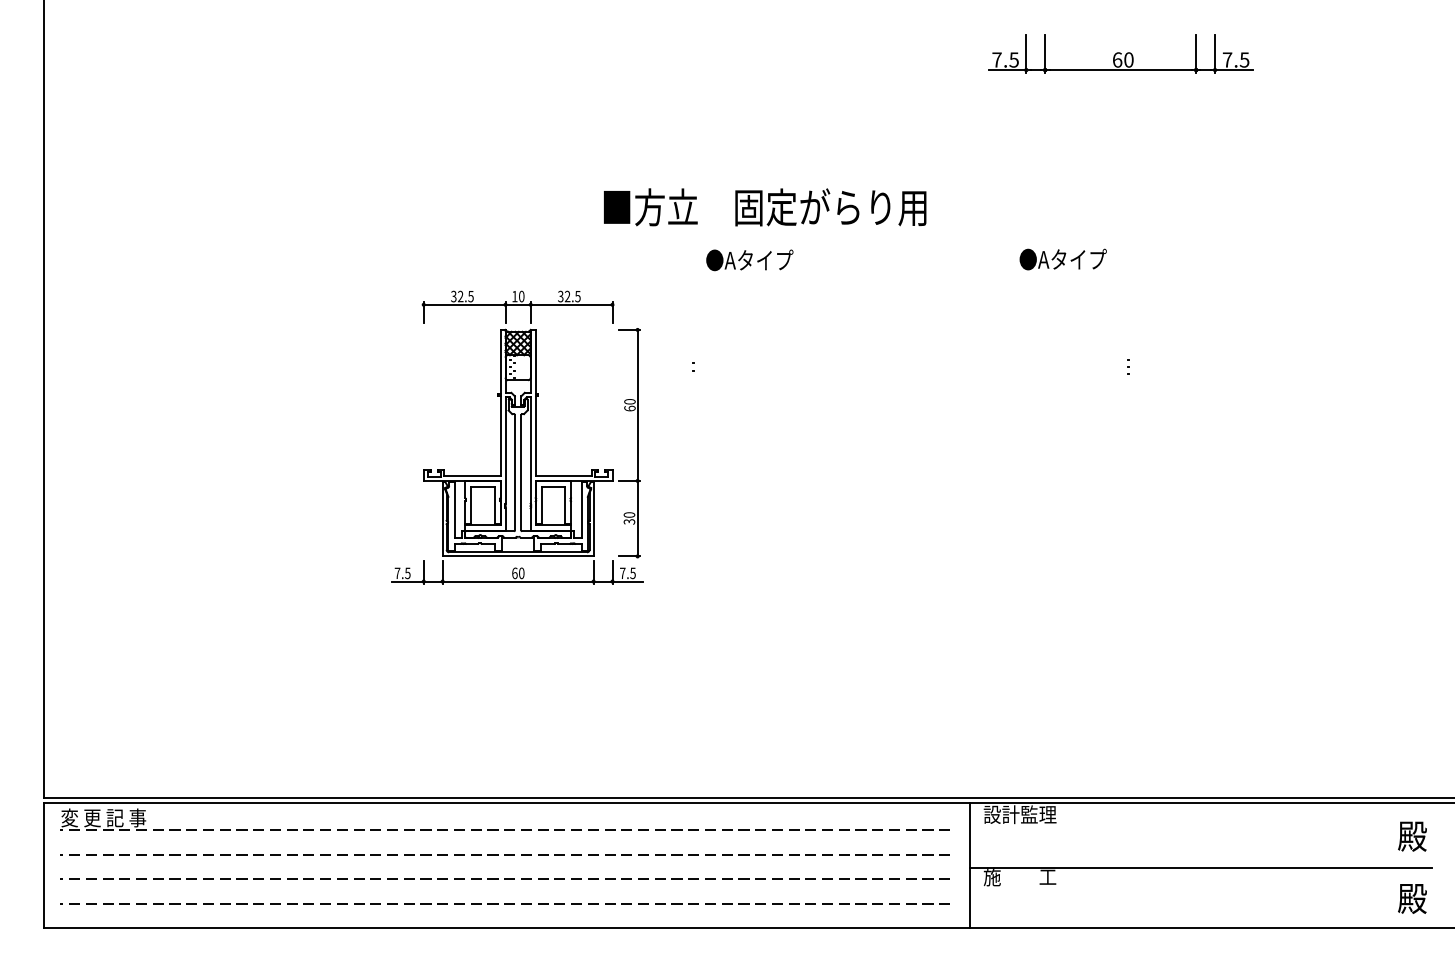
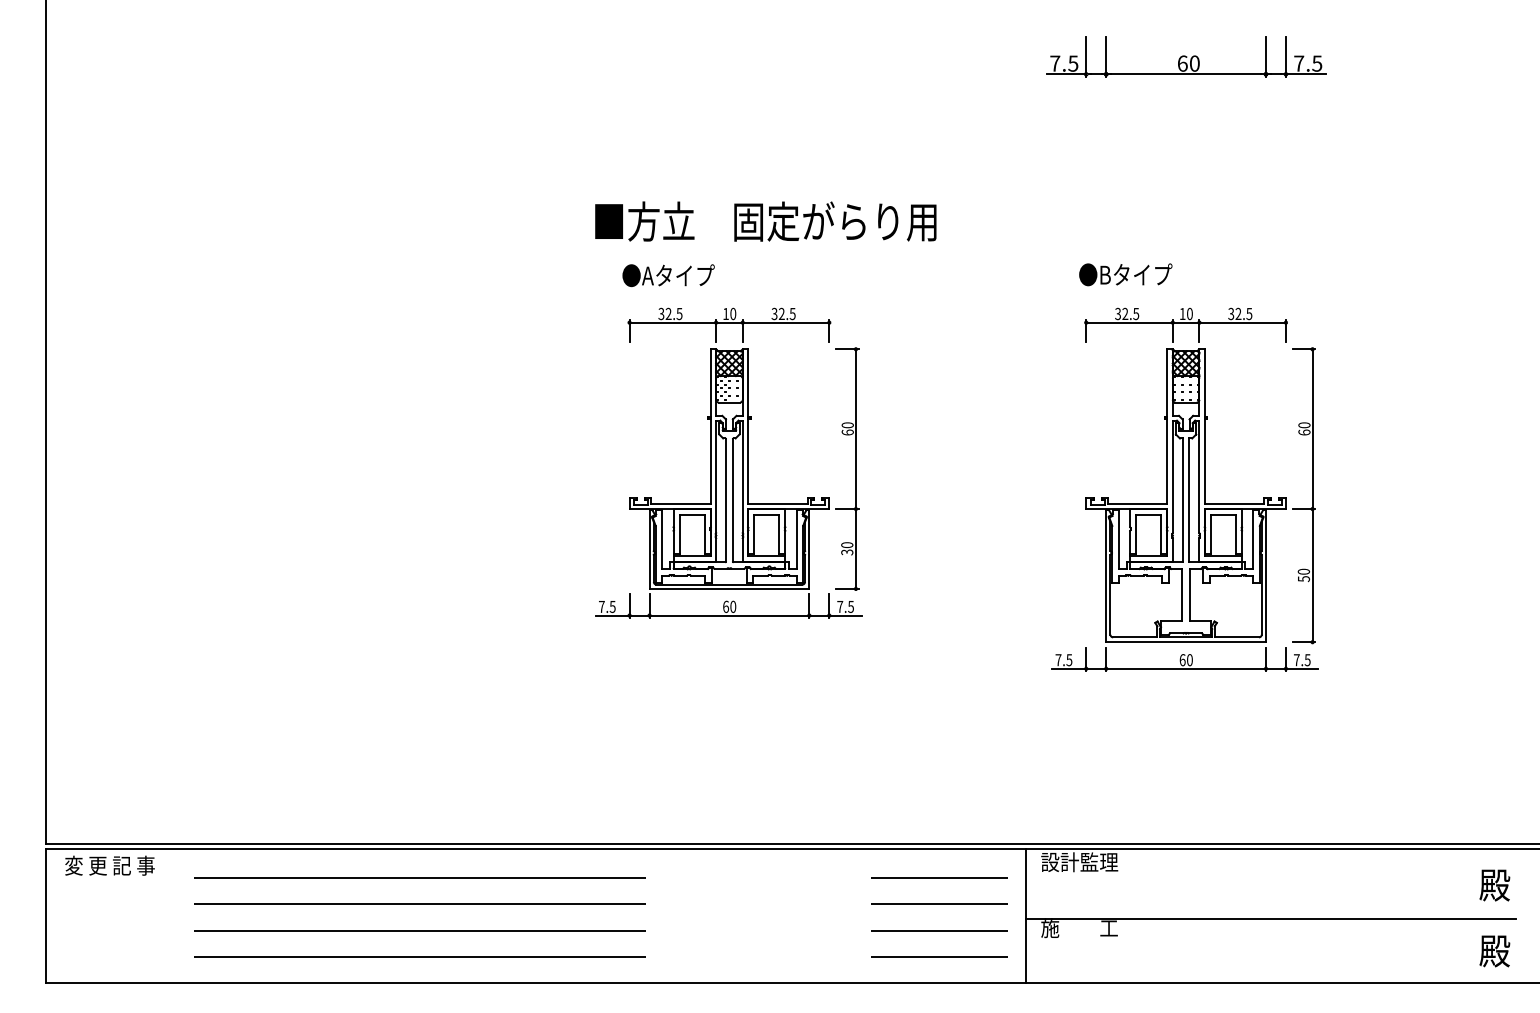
text: (764, 207) -> (765, 221), moved
text: (1072, 259) -> (1135, 274), ●Aタイプ -> ●Bタイプ
text: (749, 260) -> (668, 275), moved
part: (517, 436) -> (728, 462), moved
part: (1119, 462) -> (1184, 489), added

